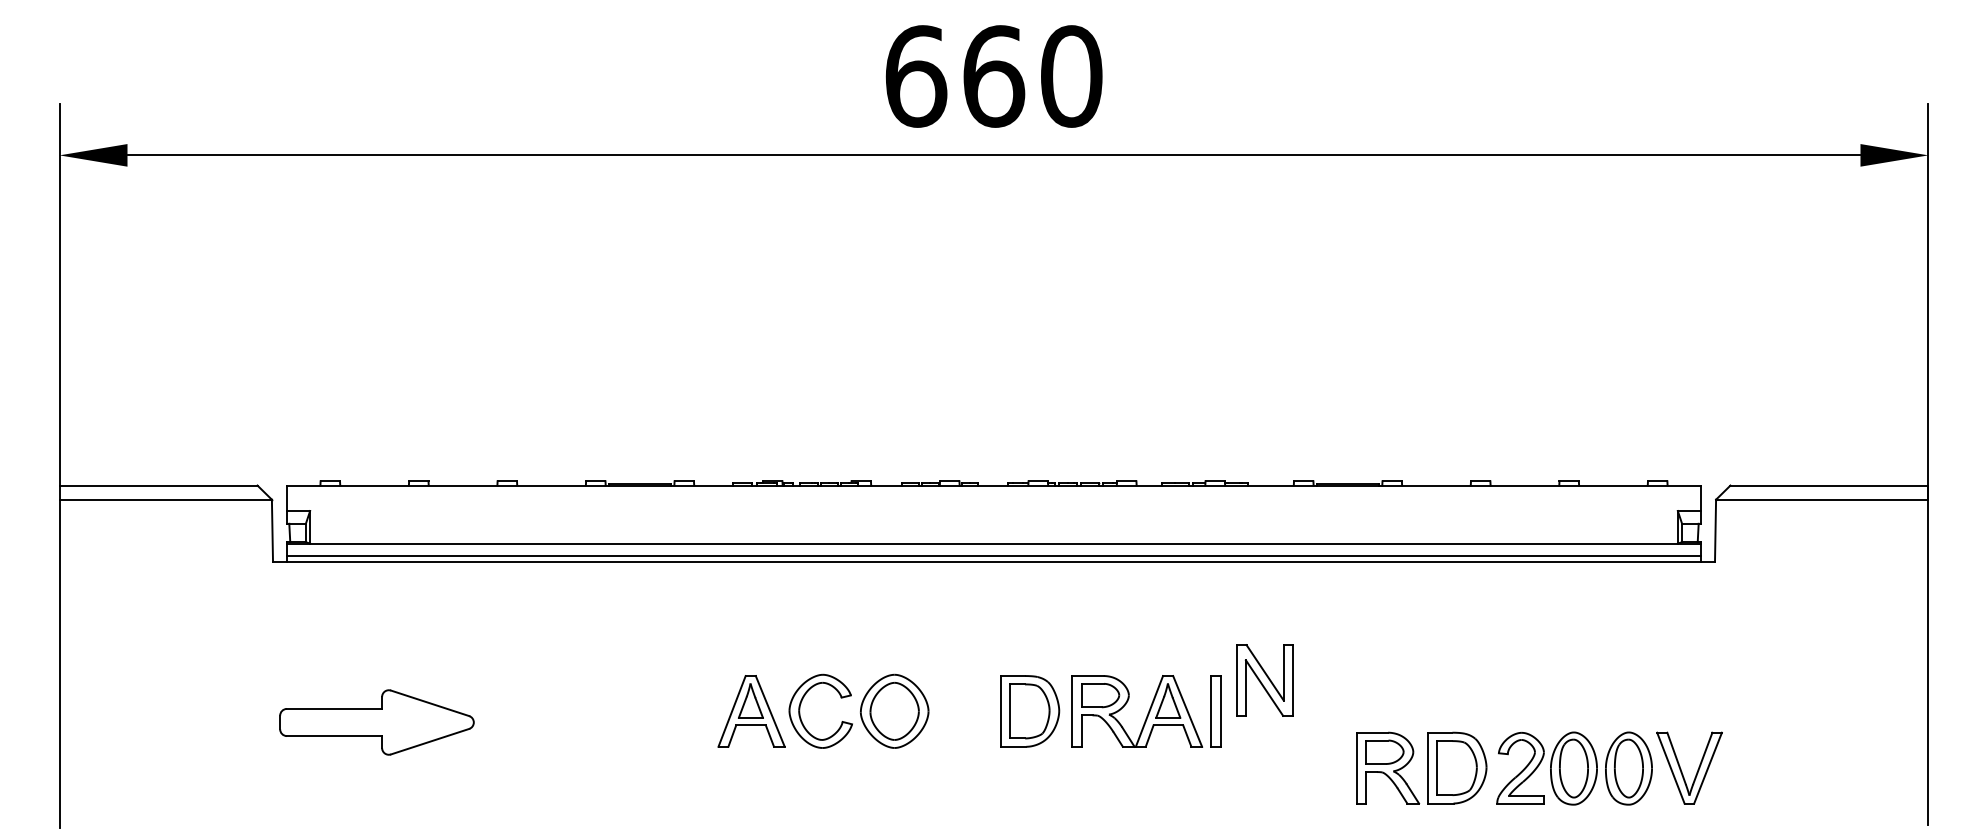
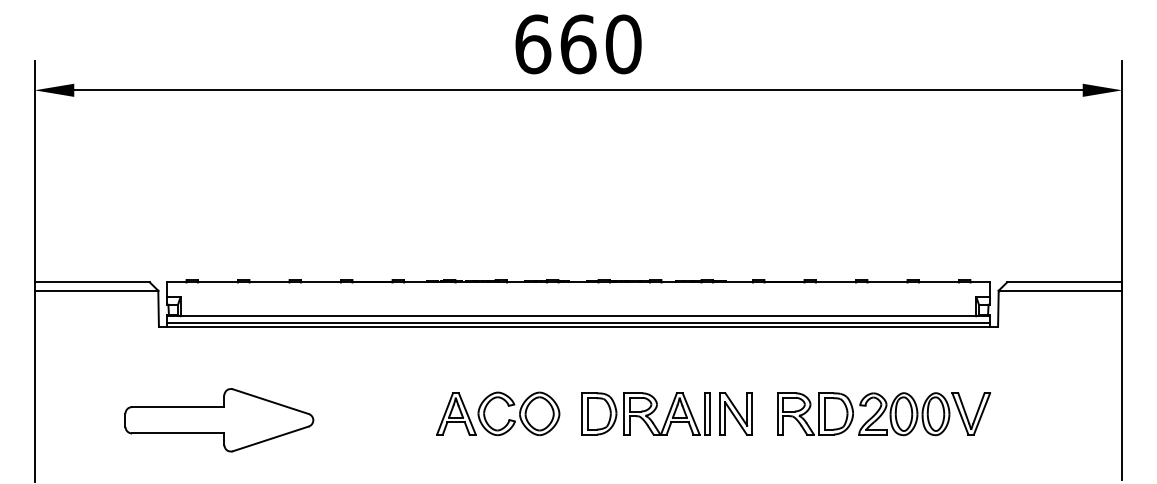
part: (1263, 679) -> (735, 413), moved
part: (841, 721) -> (508, 419), moved
part: (377, 722) -> (219, 420), size x1.67
part: (1538, 769) -> (883, 414), moved

